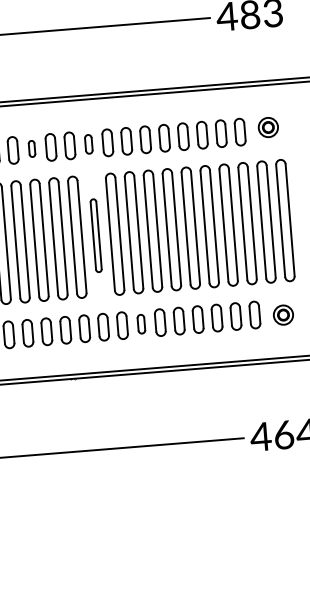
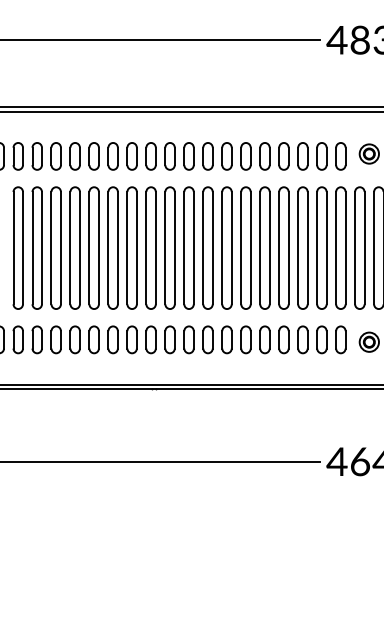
part: (88, 144) -> (188, 156), size x1.43
part: (31, 149) -> (131, 156), size x1.67
part: (95, 235) -> (188, 247), size x1.67
part: (140, 323) -> (226, 339), size x1.43

